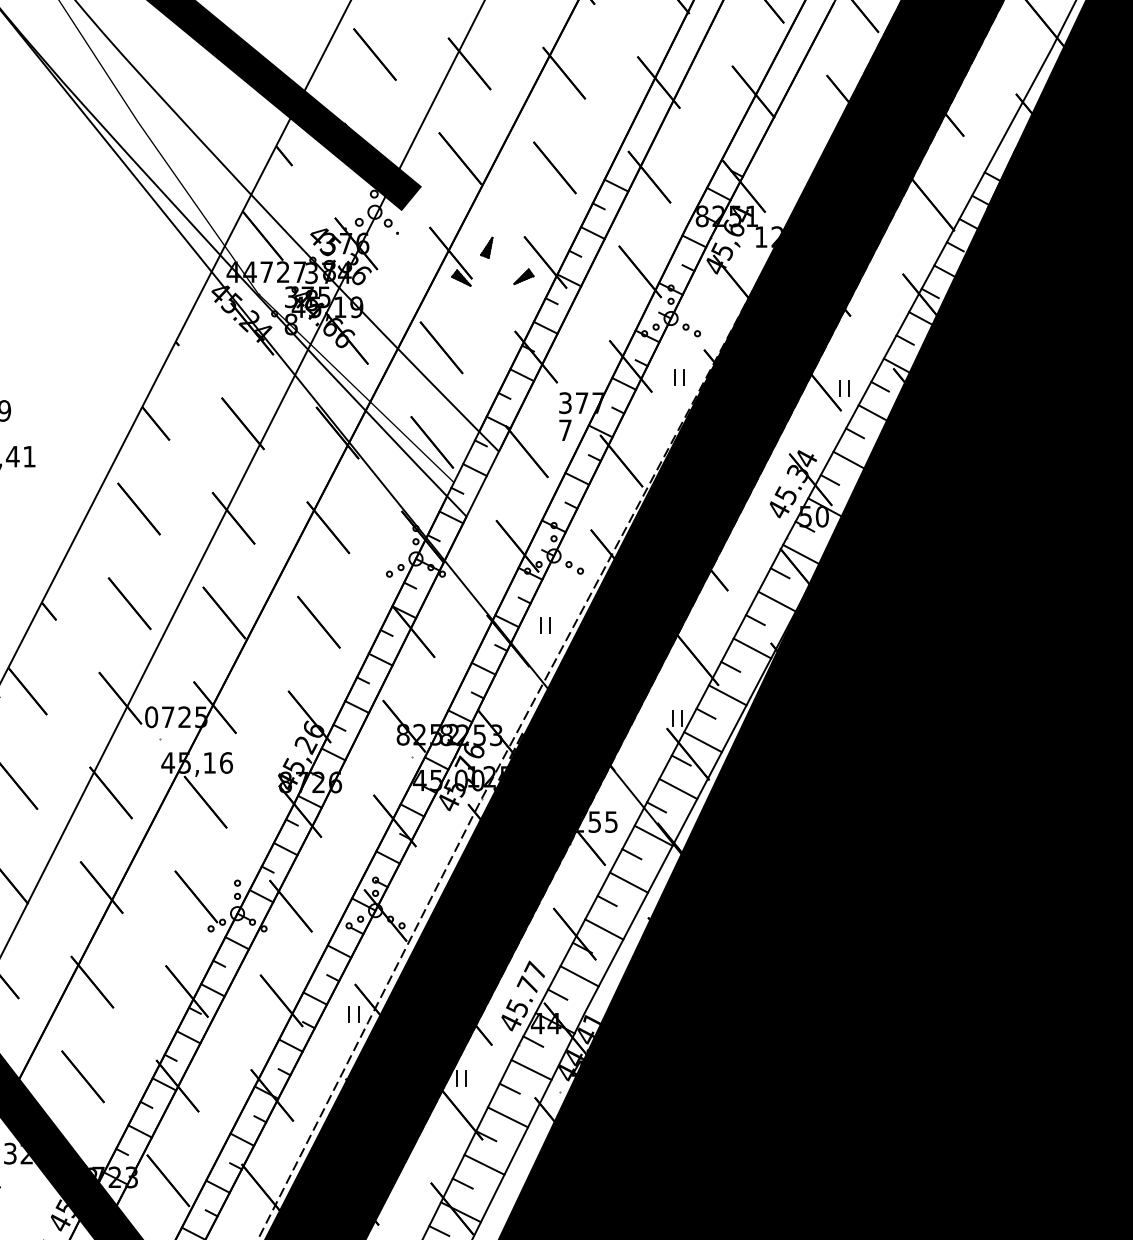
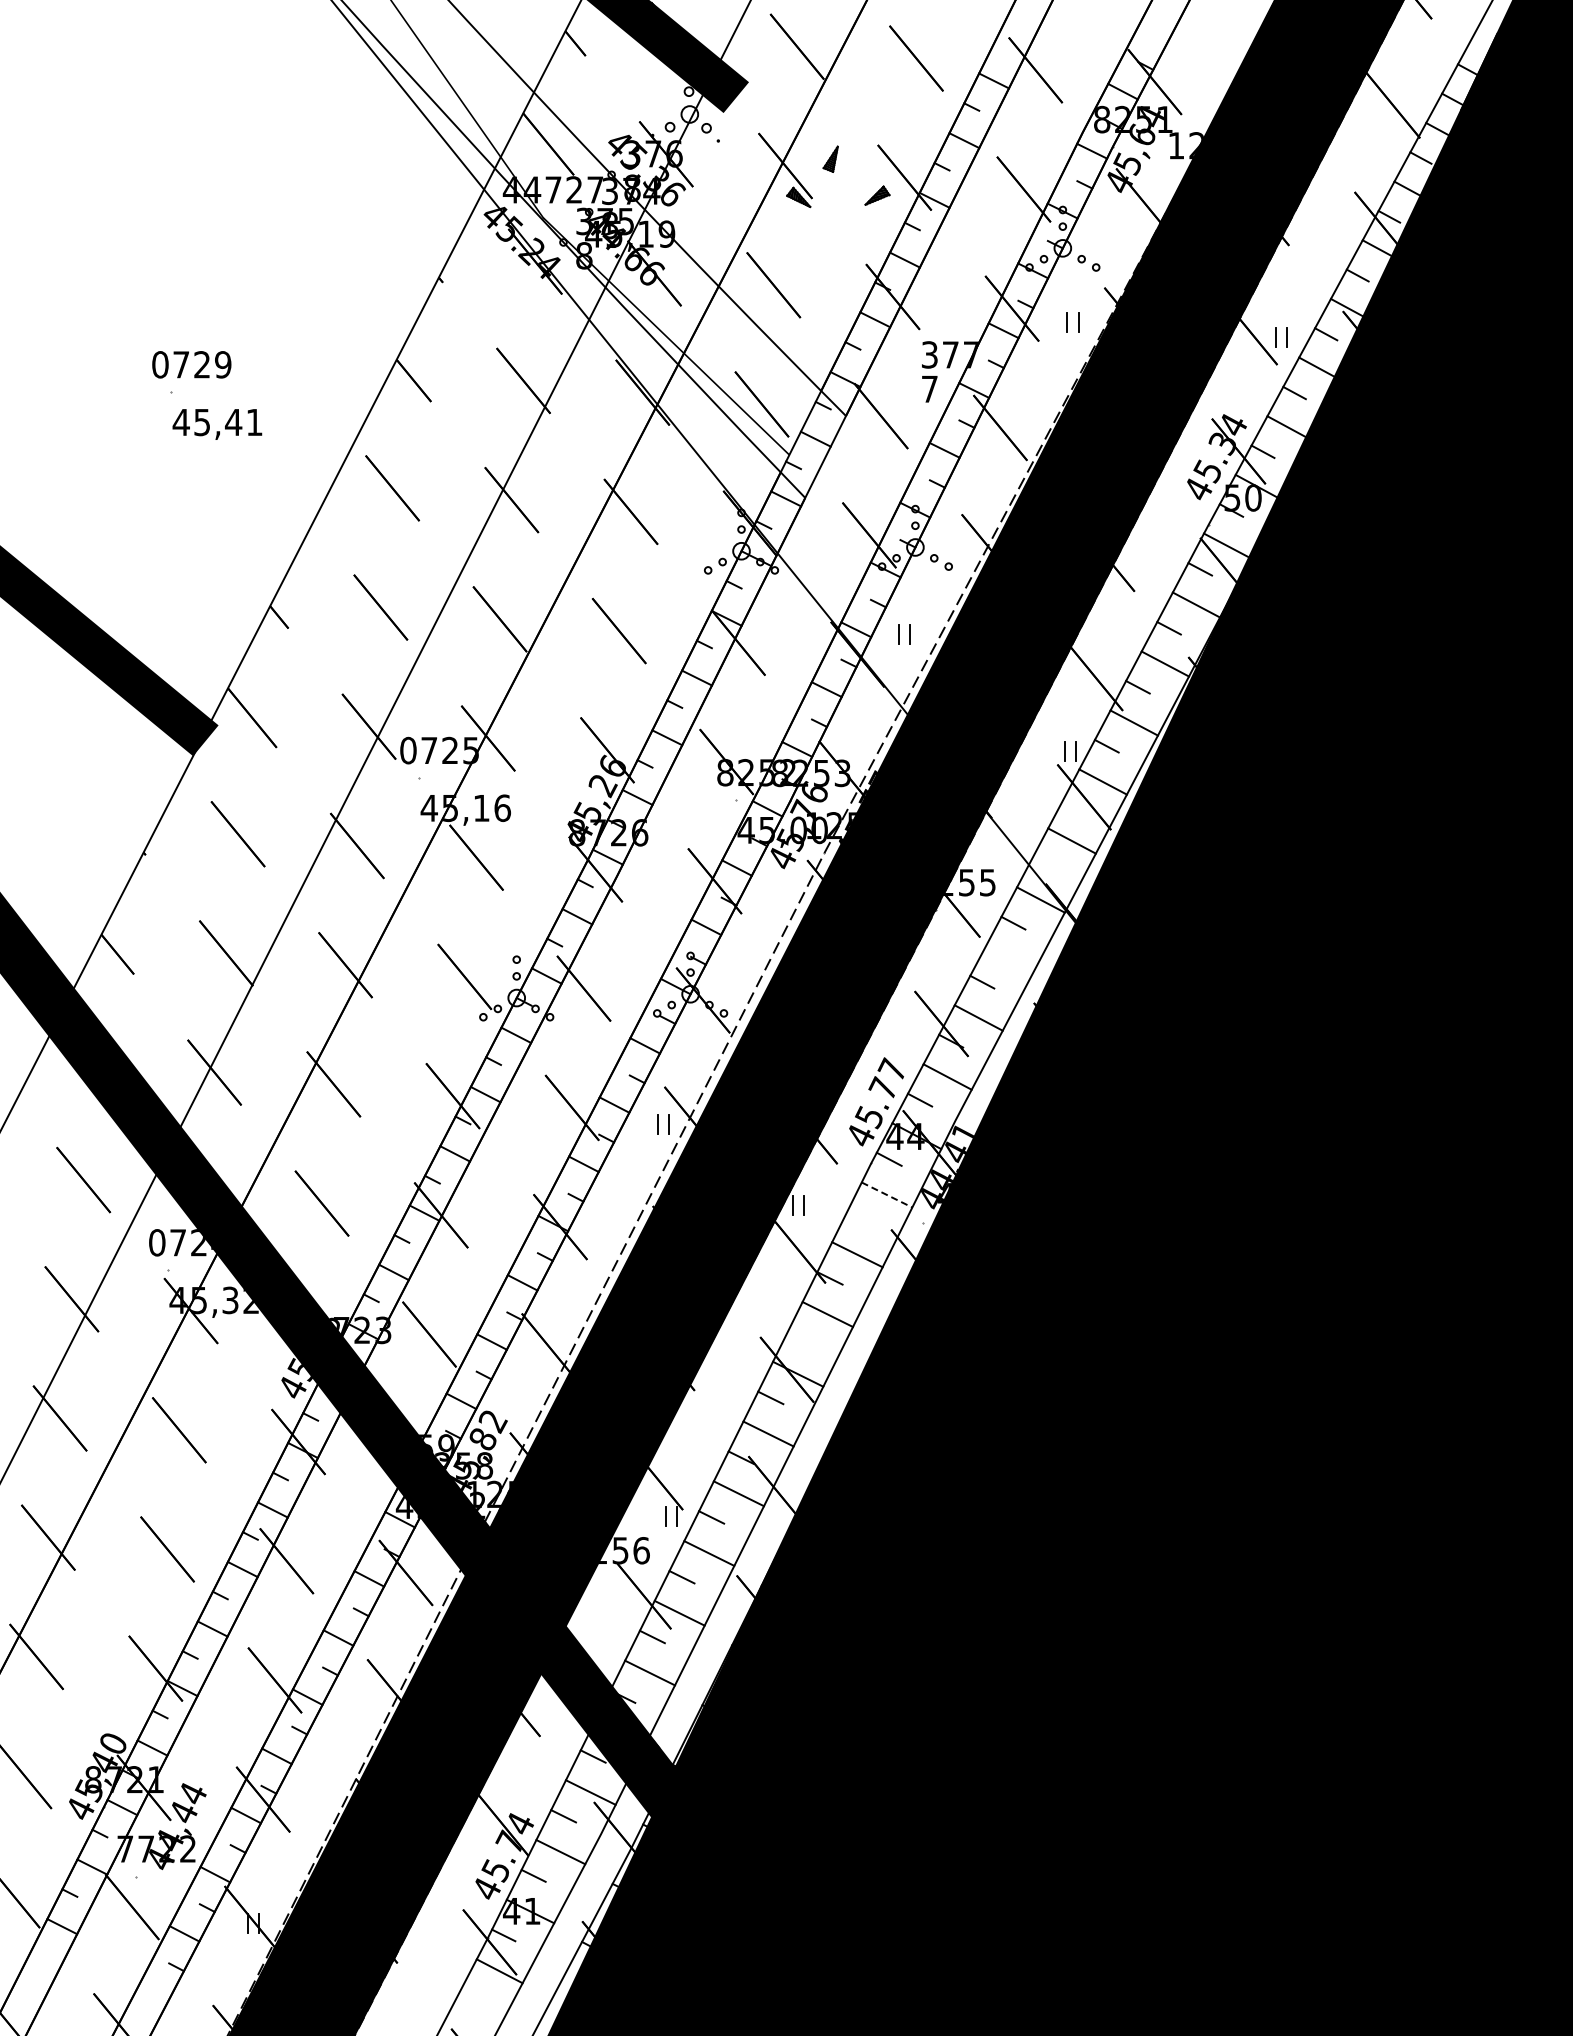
line: (681, 759) -> (1075, 804), removed
line: (656, 806) -> (1044, 863), removed
line: (628, 882) -> (1009, 958), removed
line: (531, 1070) -> (887, 1195), solid -> dashed
line: (509, 1088) -> (859, 1218), removed
line: (462, 1183) -> (799, 1337), removed

